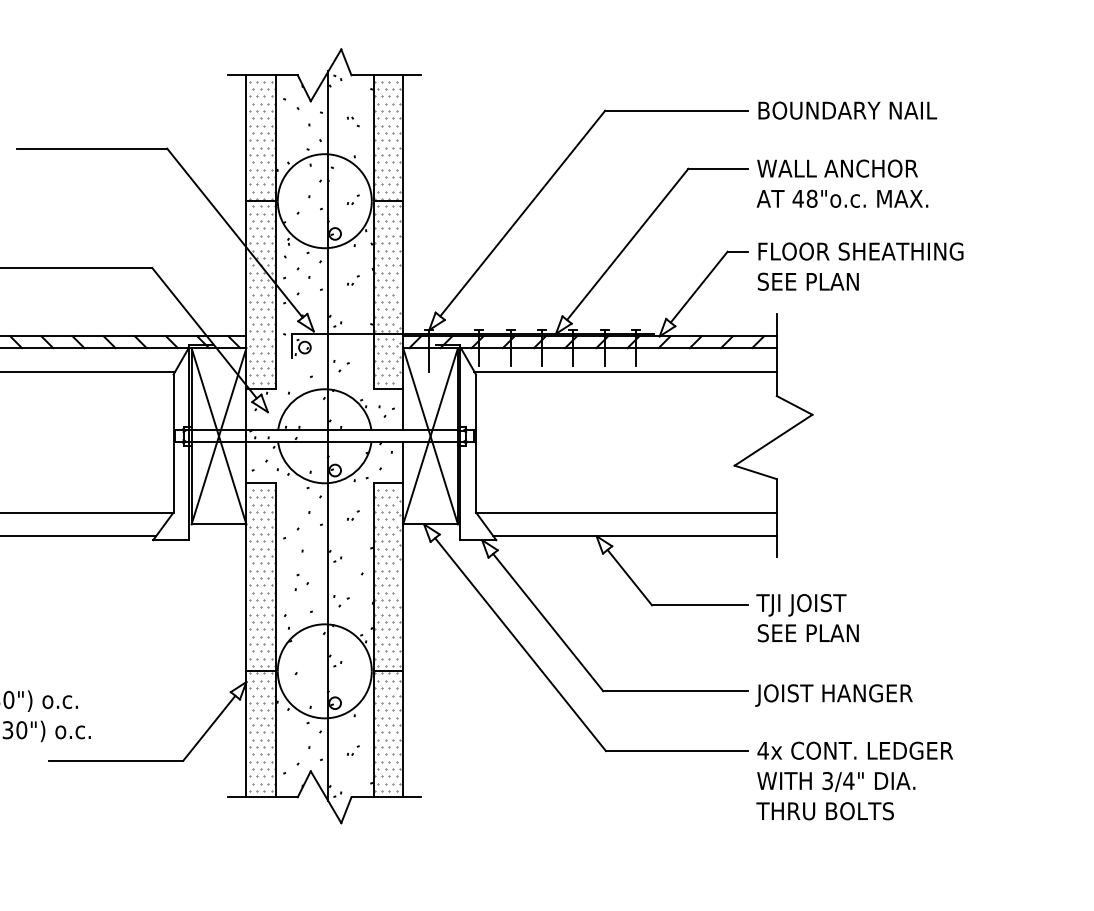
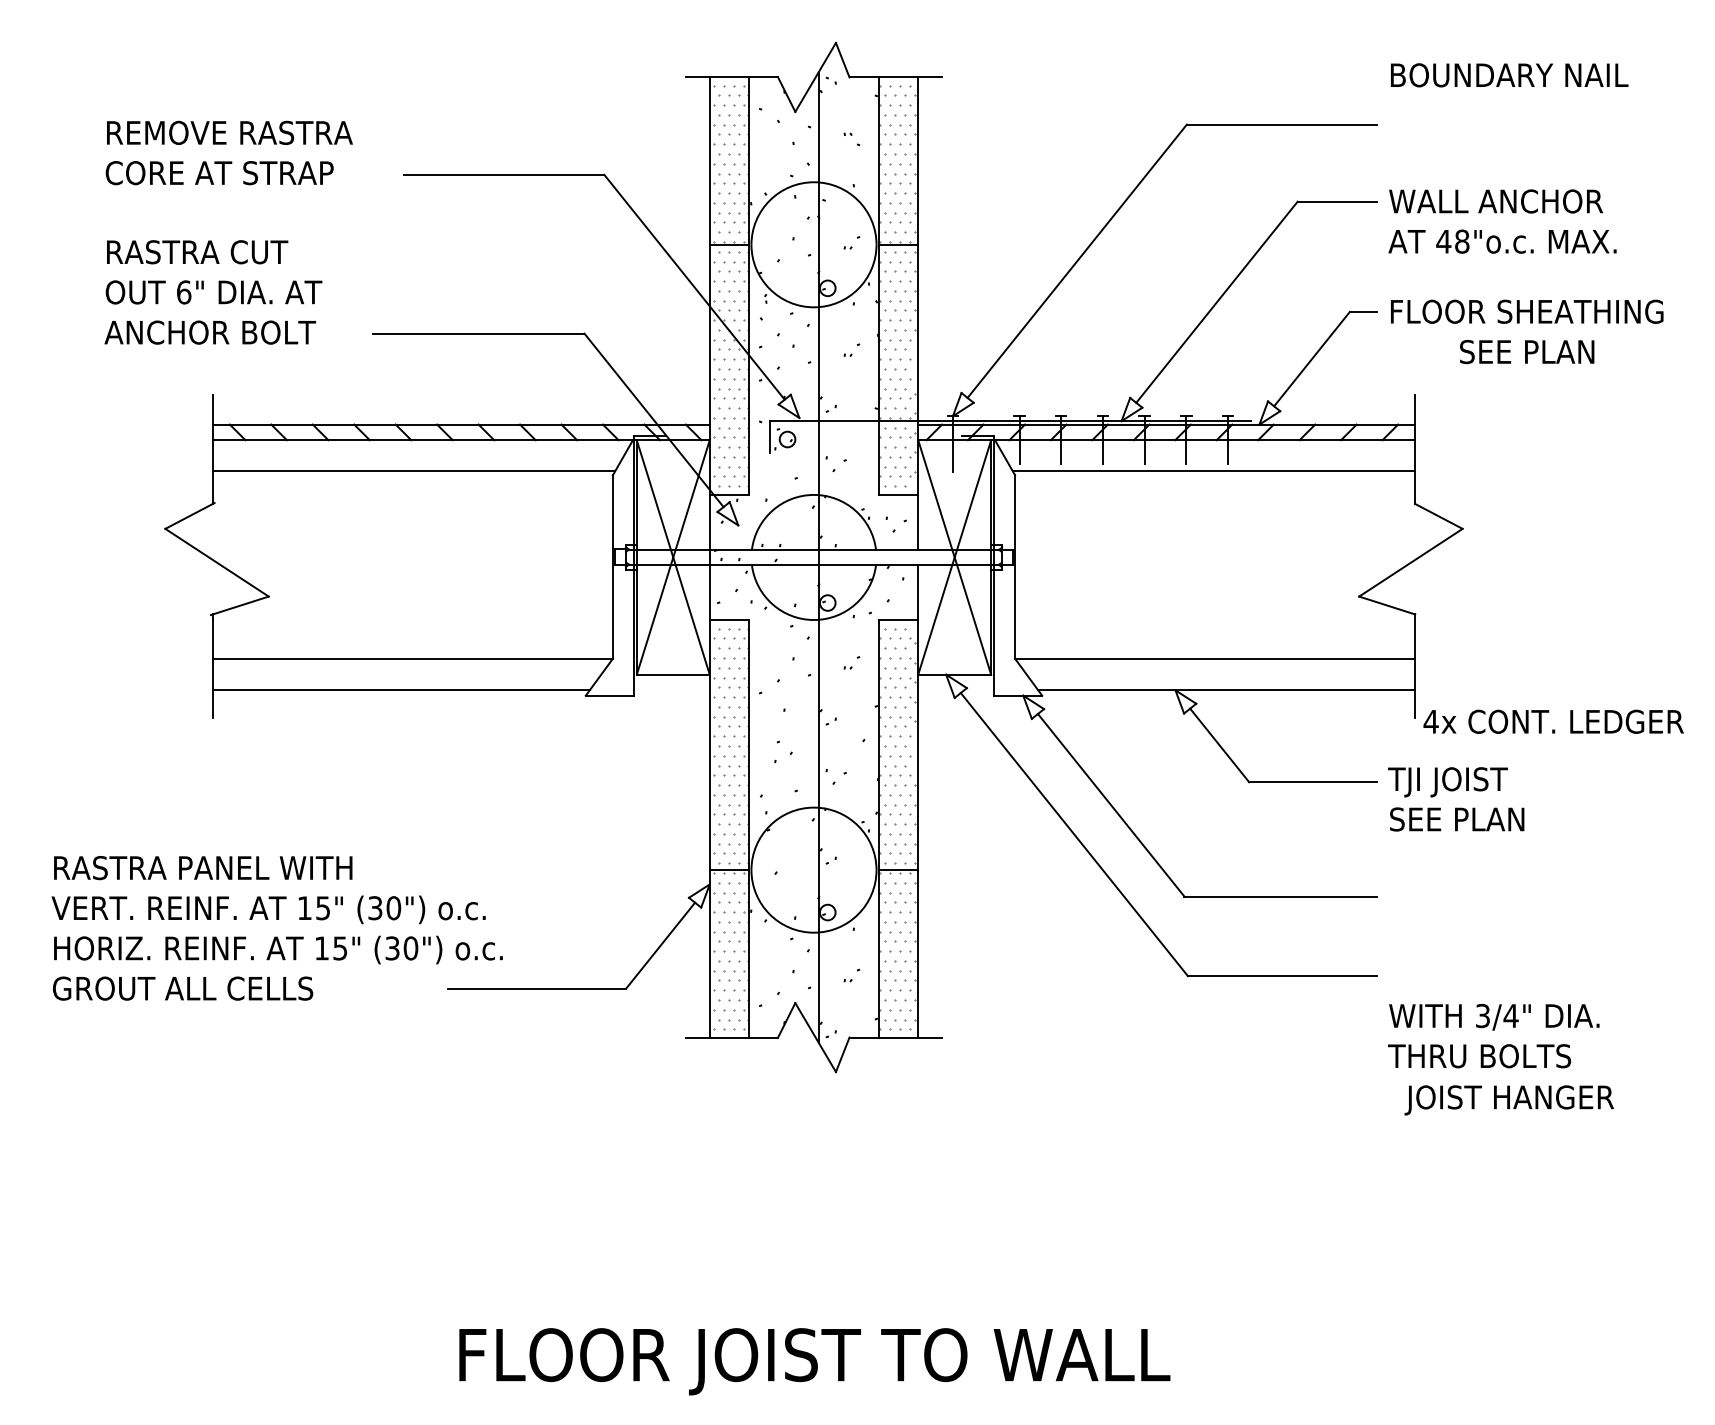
text: (847, 110) -> (1509, 75), moved
text: (808, 282) -> (1527, 352), moved
text: (833, 695) -> (1508, 1100), moved
text: (855, 750) -> (1553, 721), moved

